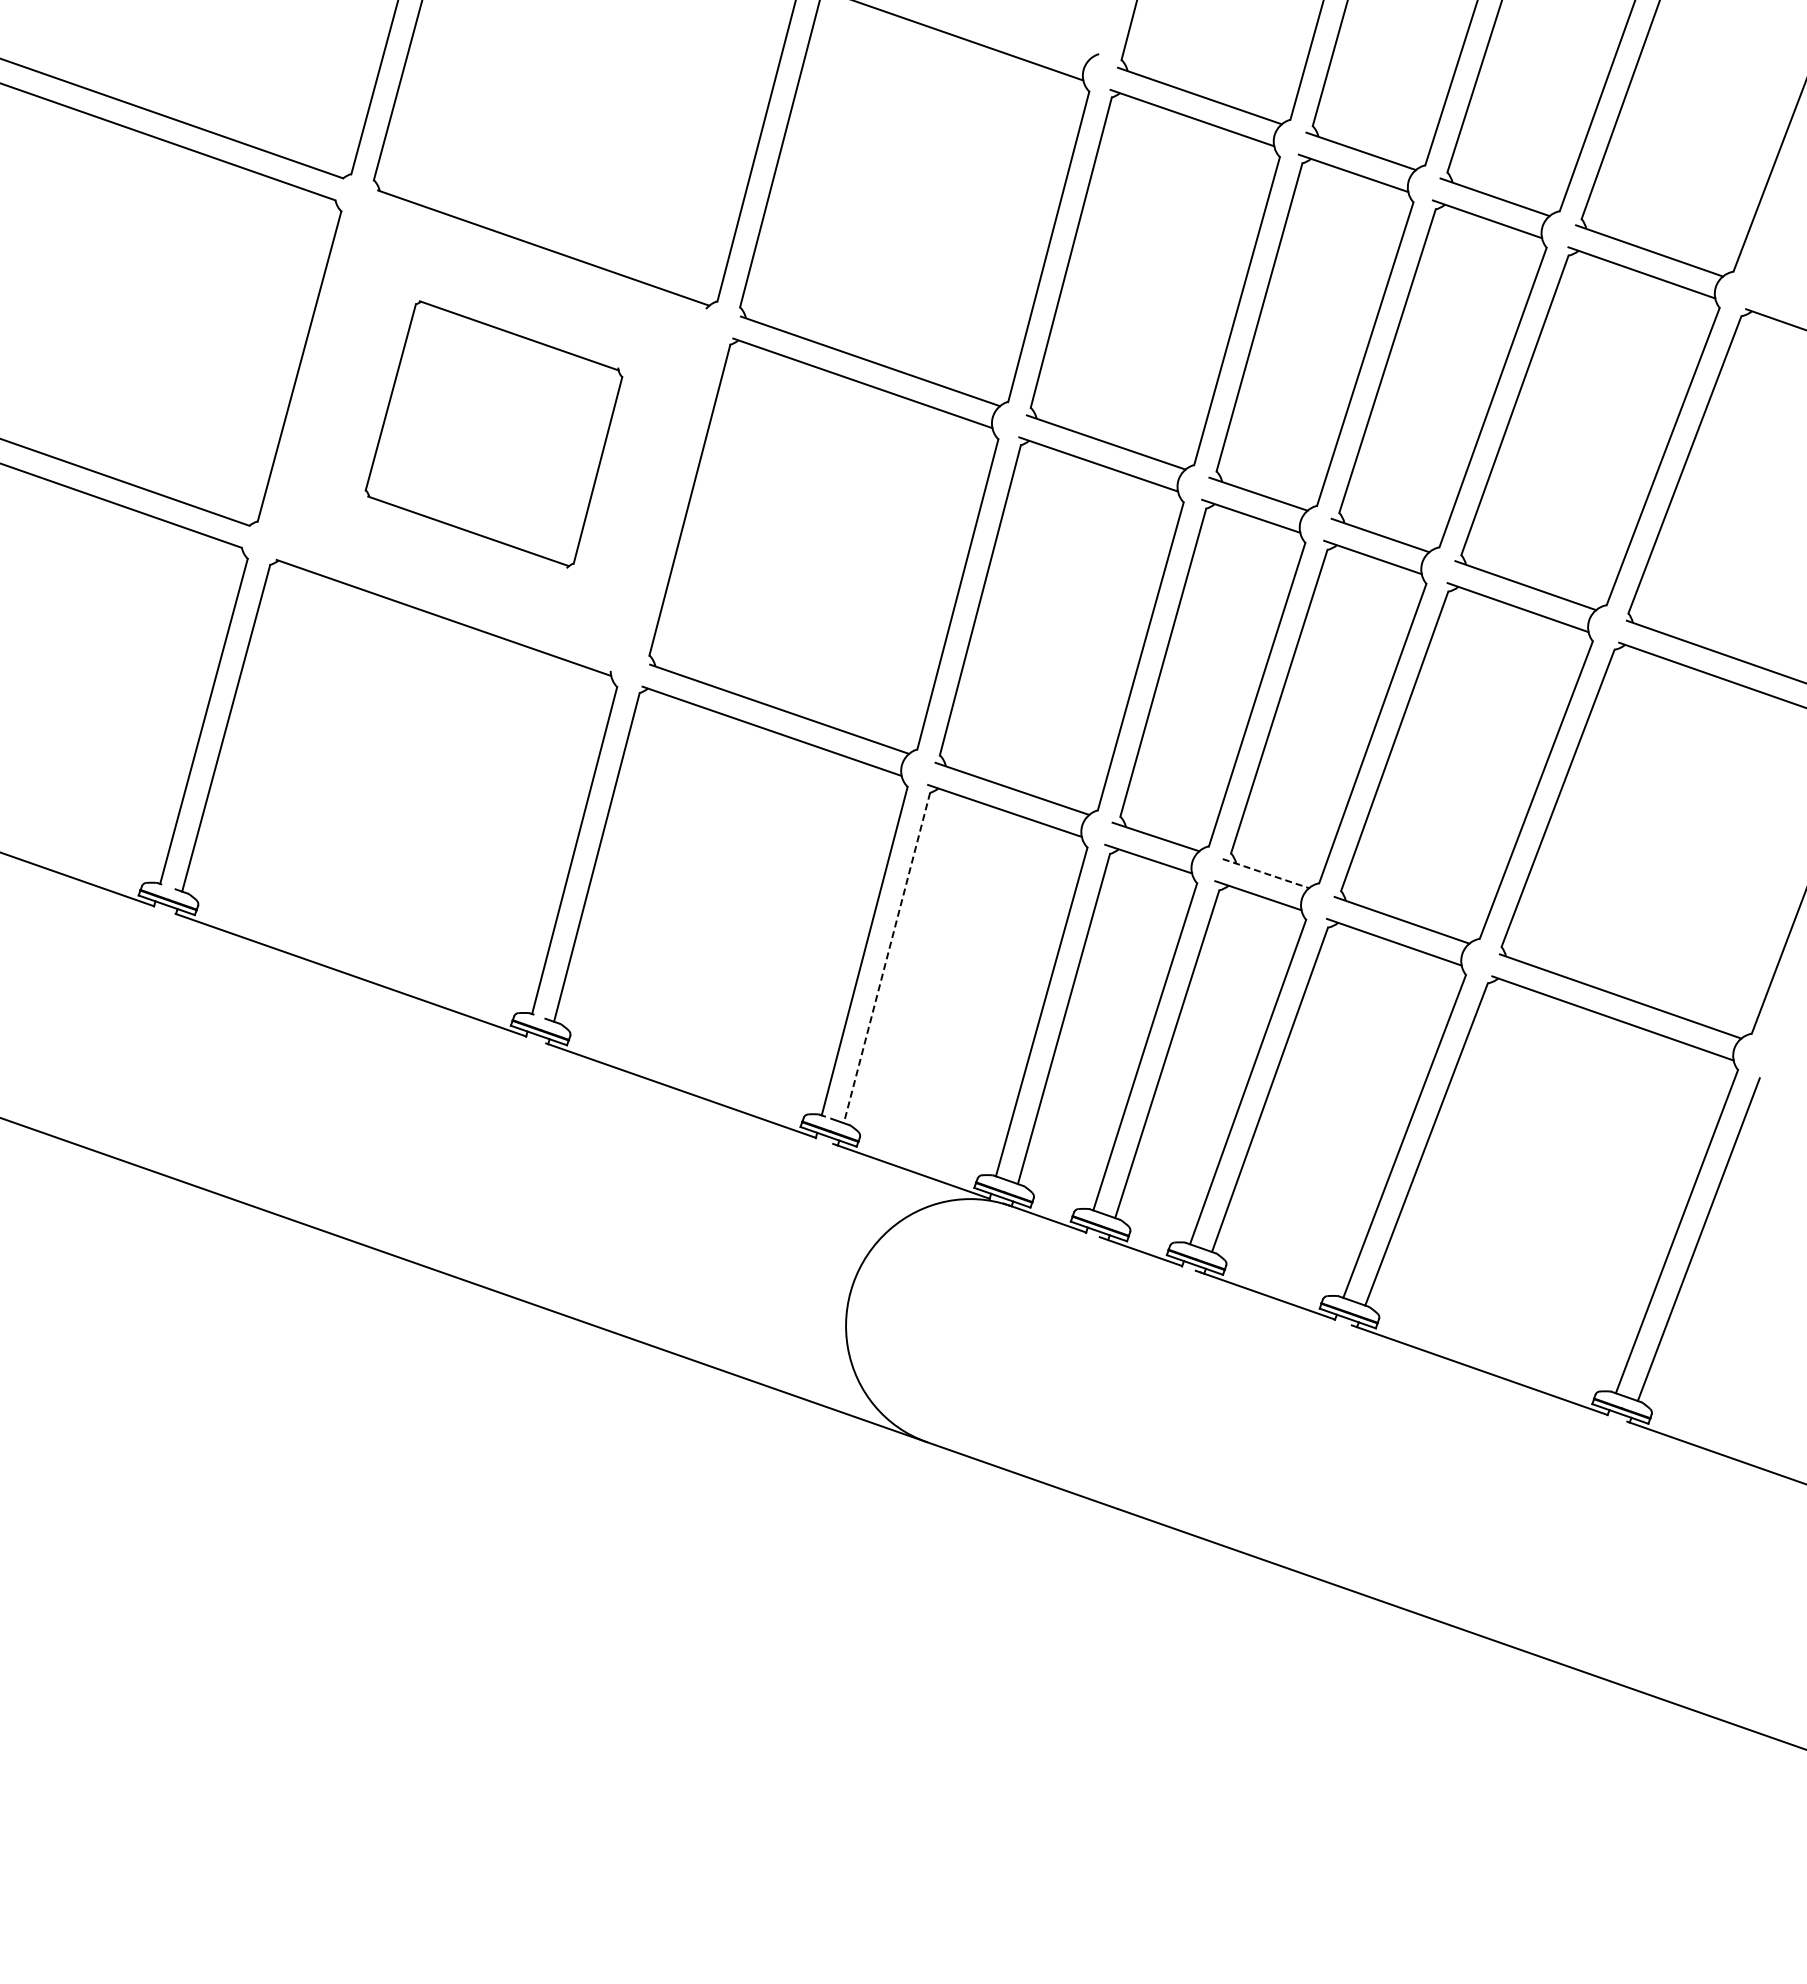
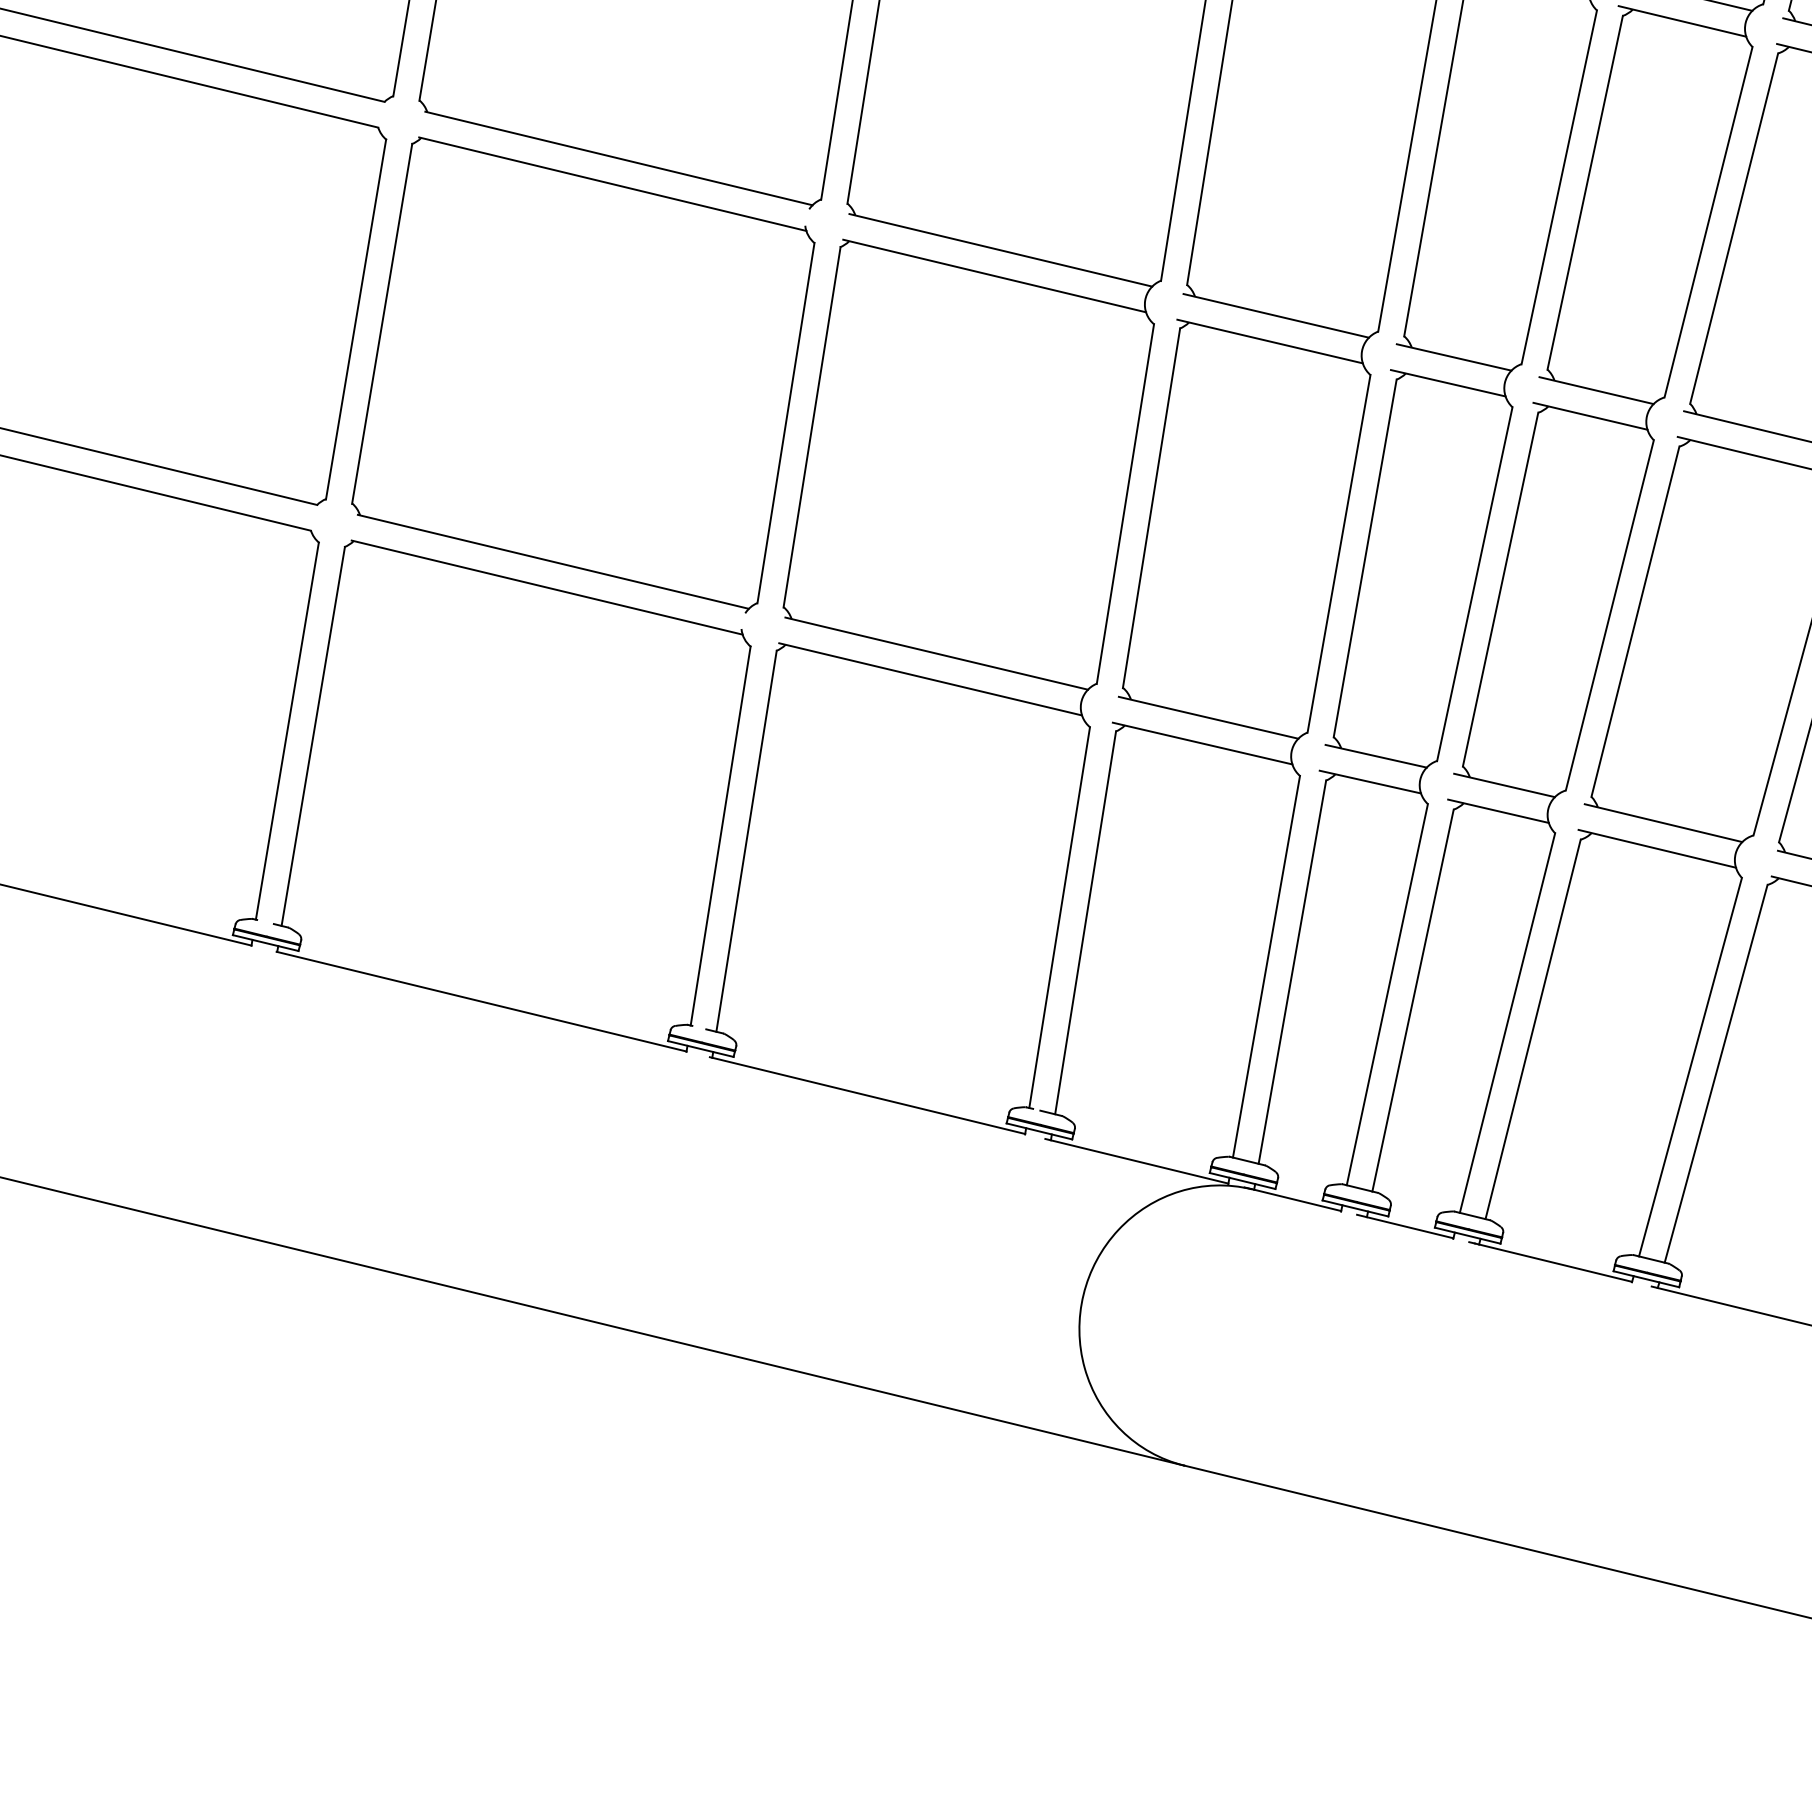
part: (493, 434) -> (582, 374), size x1.67
line: (1265, 873) -> (1504, 785), dashed -> solid
line: (887, 957) -> (1086, 922), dashed -> solid

